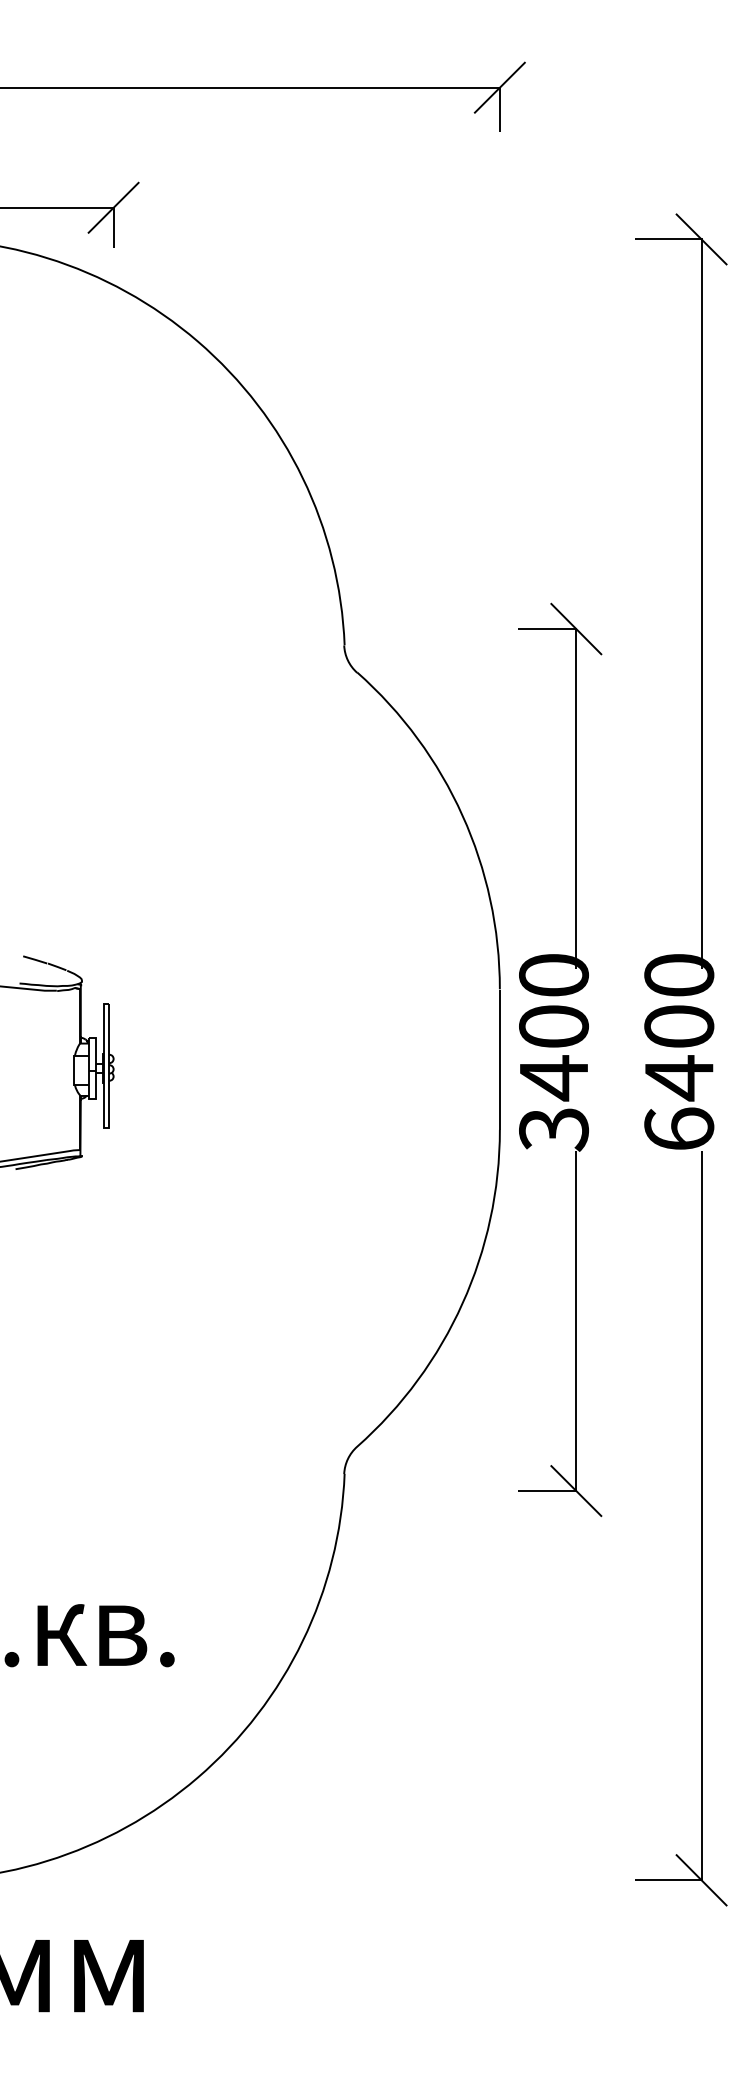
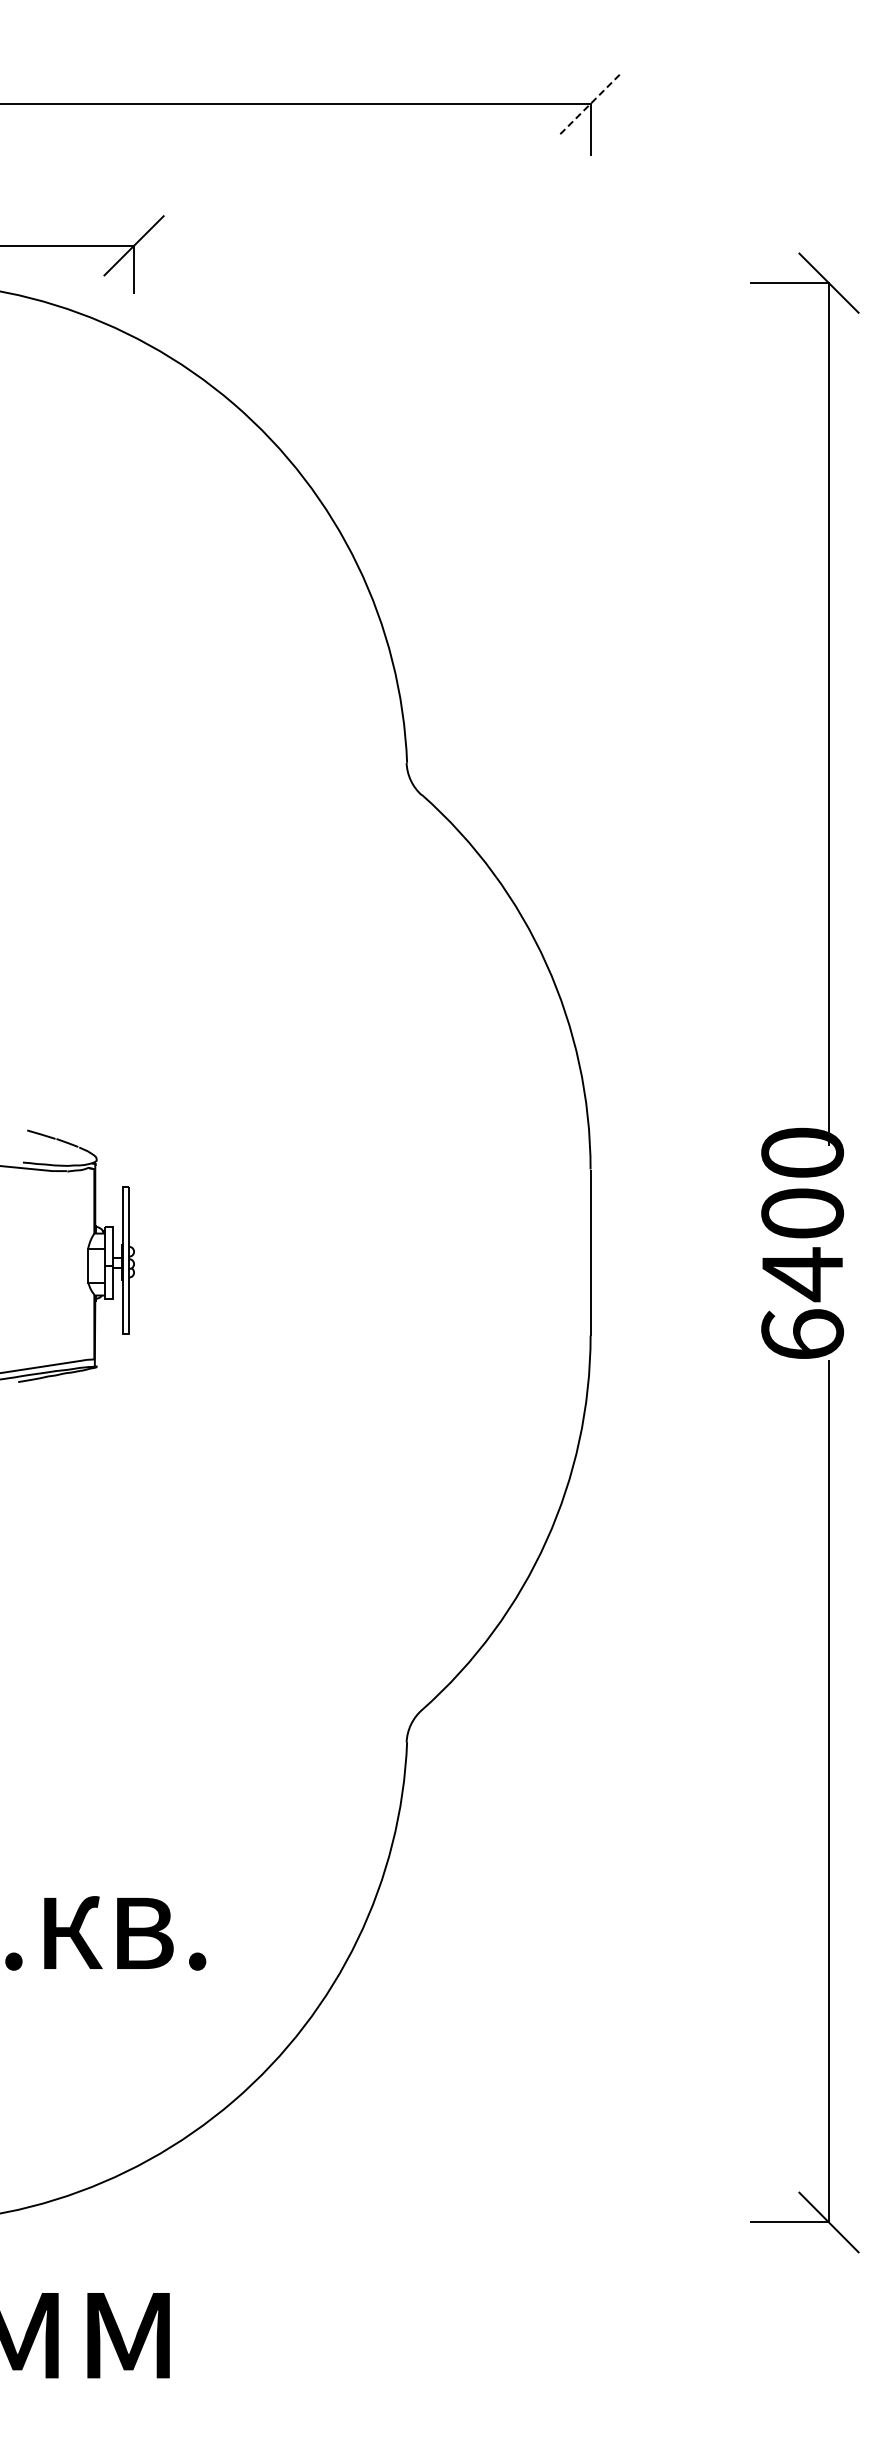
line: (499, 87) -> (590, 103), solid -> dashed
part: (559, 1059) -> (661, 1252), removed

